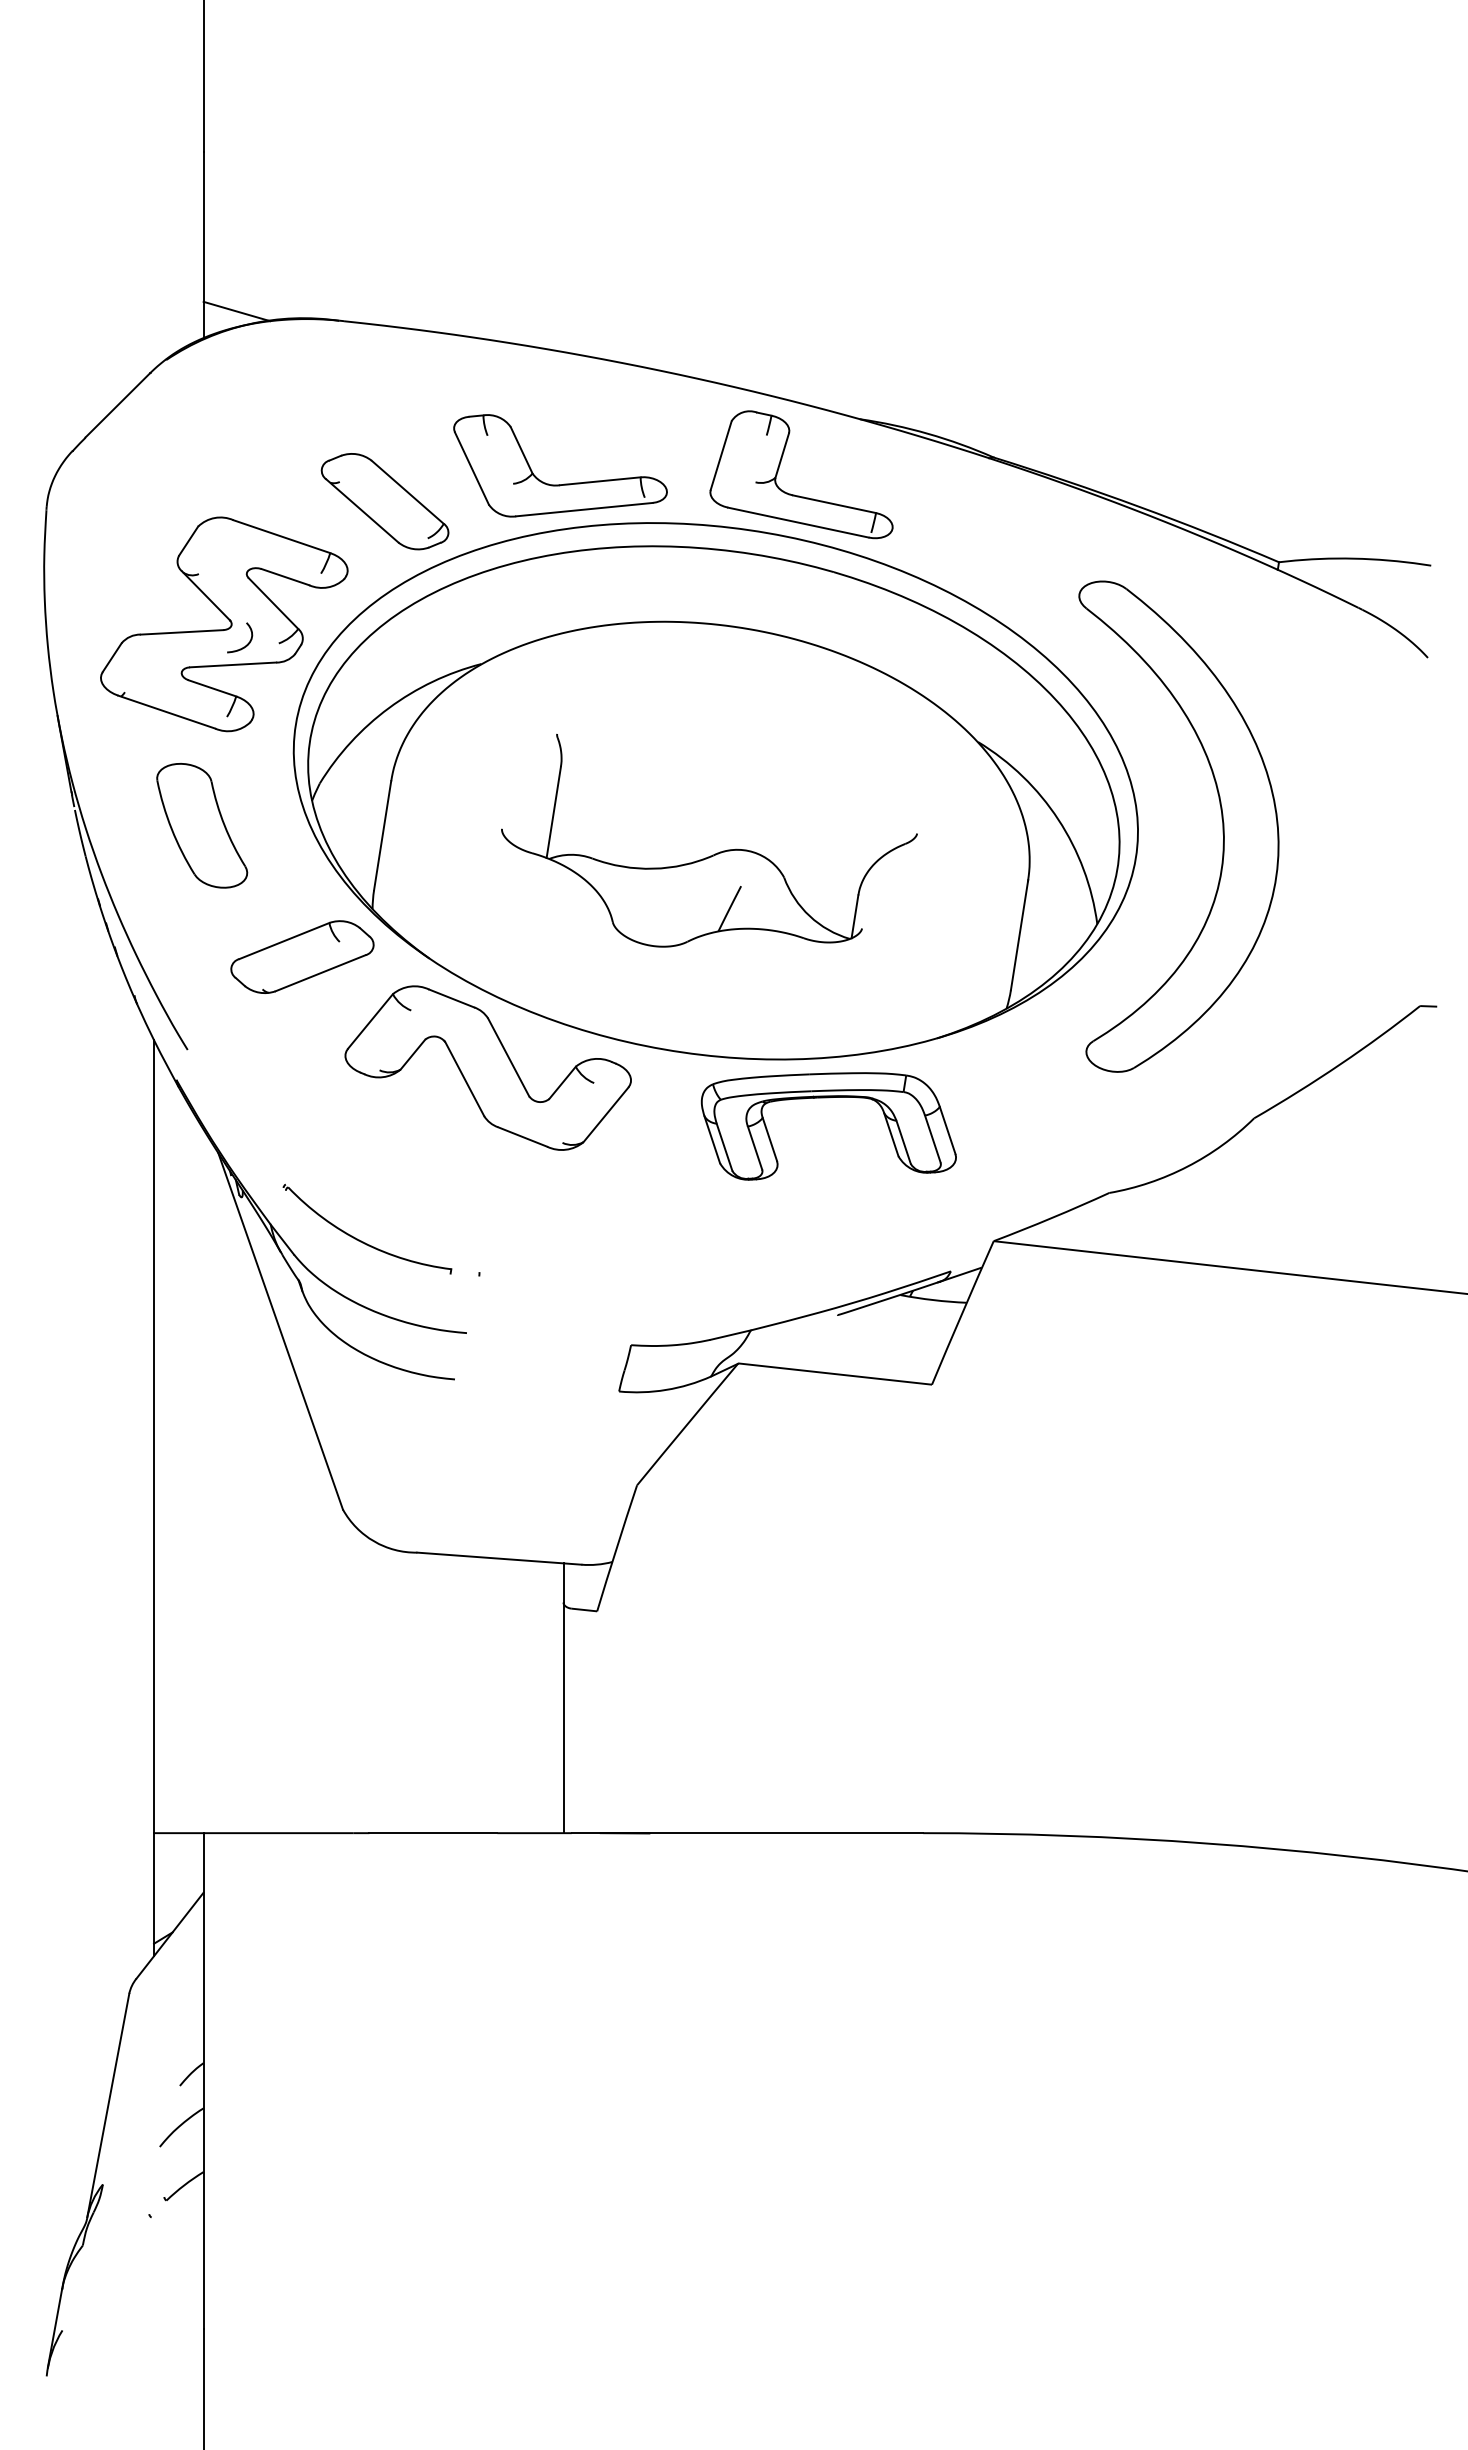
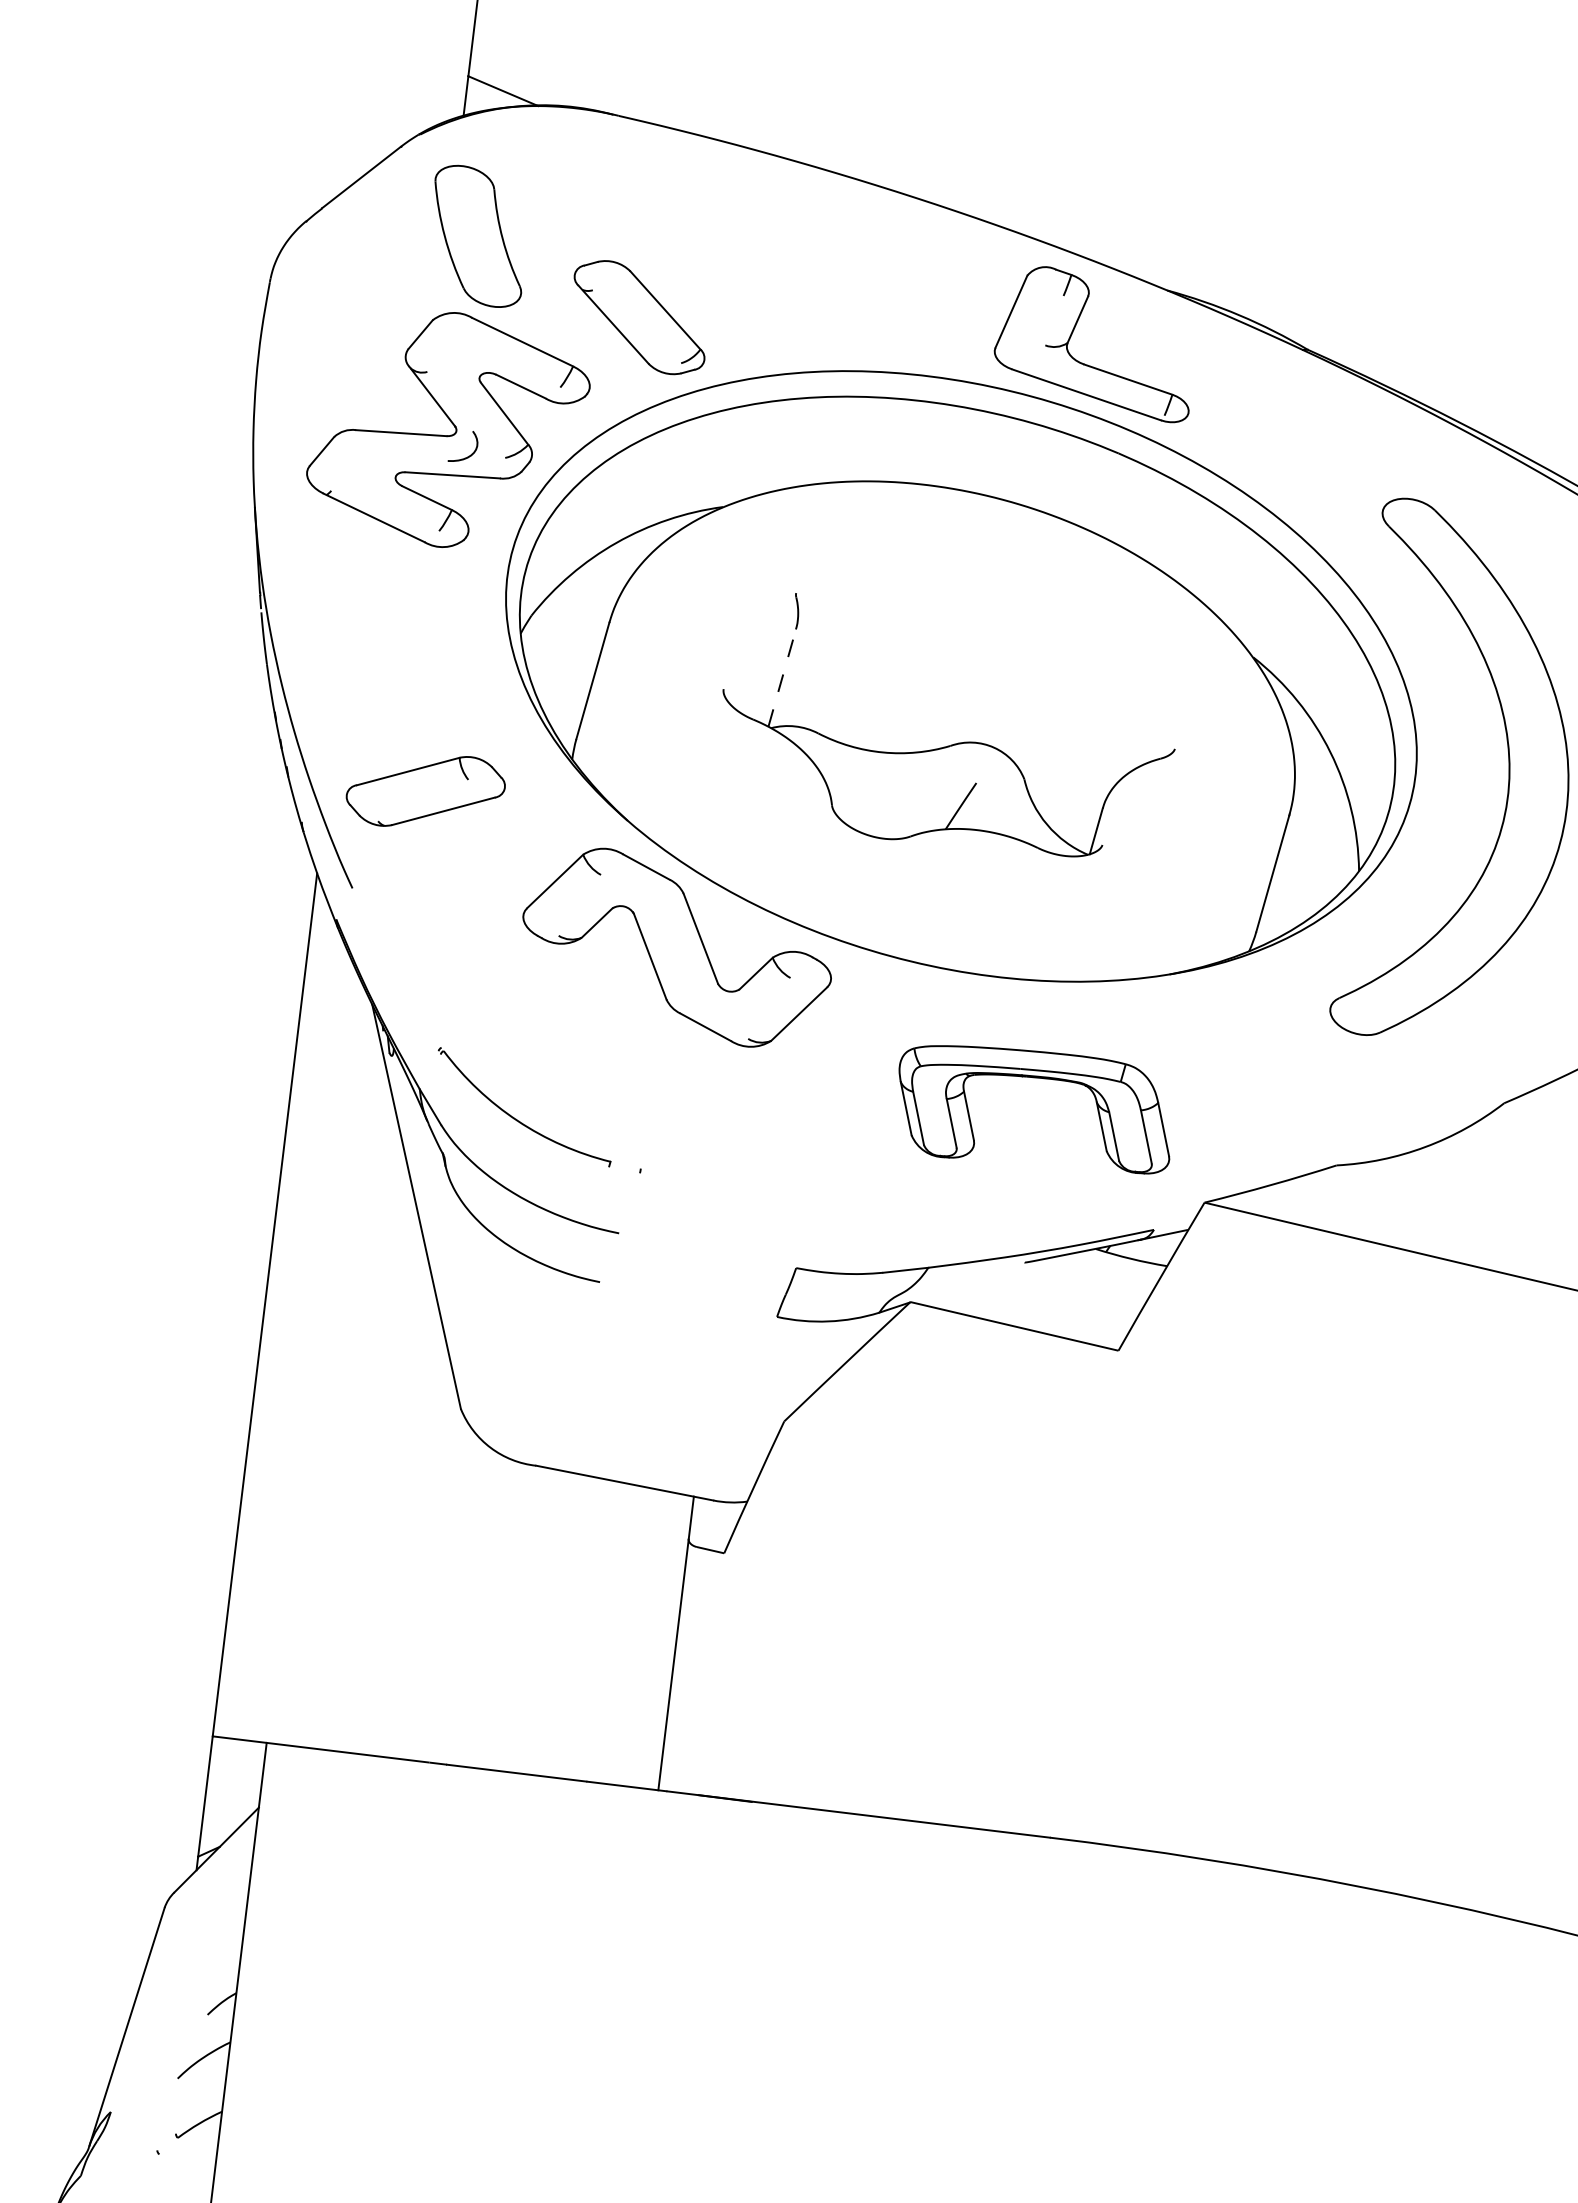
part: (564, 483) -> (837, 321), removed
line: (553, 812) -> (781, 678), solid -> dashed
part: (202, 825) -> (478, 236), moved
part: (302, 956) -> (425, 790), moved
part: (828, 1098) -> (1038, 1079), moved

